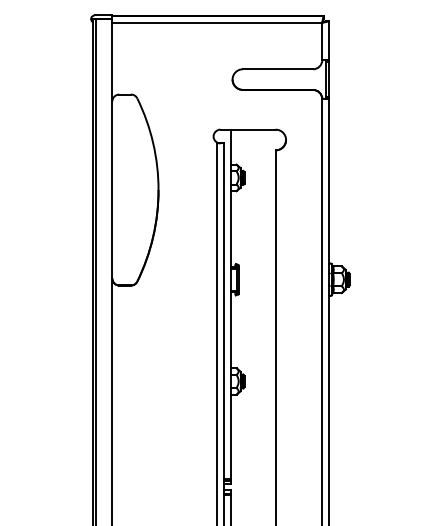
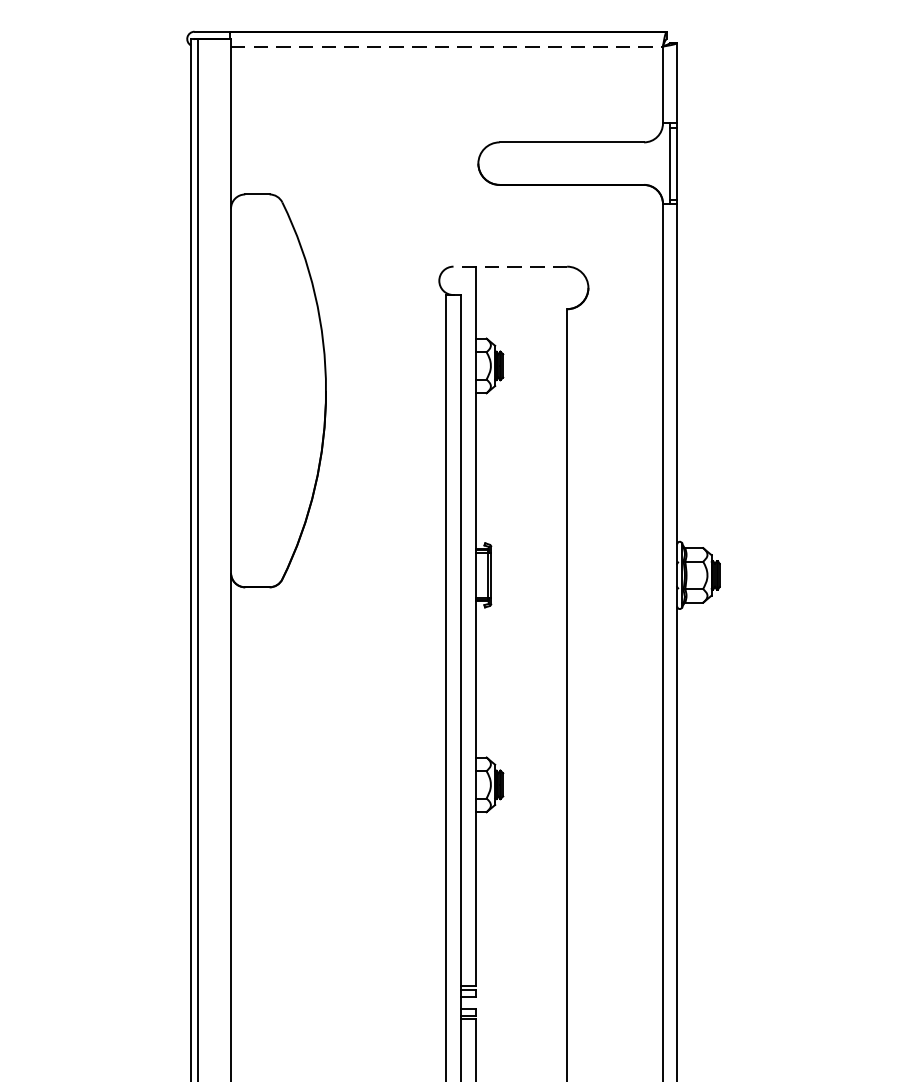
line: (217, 22) -> (447, 46), solid -> dashed
line: (248, 129) -> (511, 266), solid -> dashed

